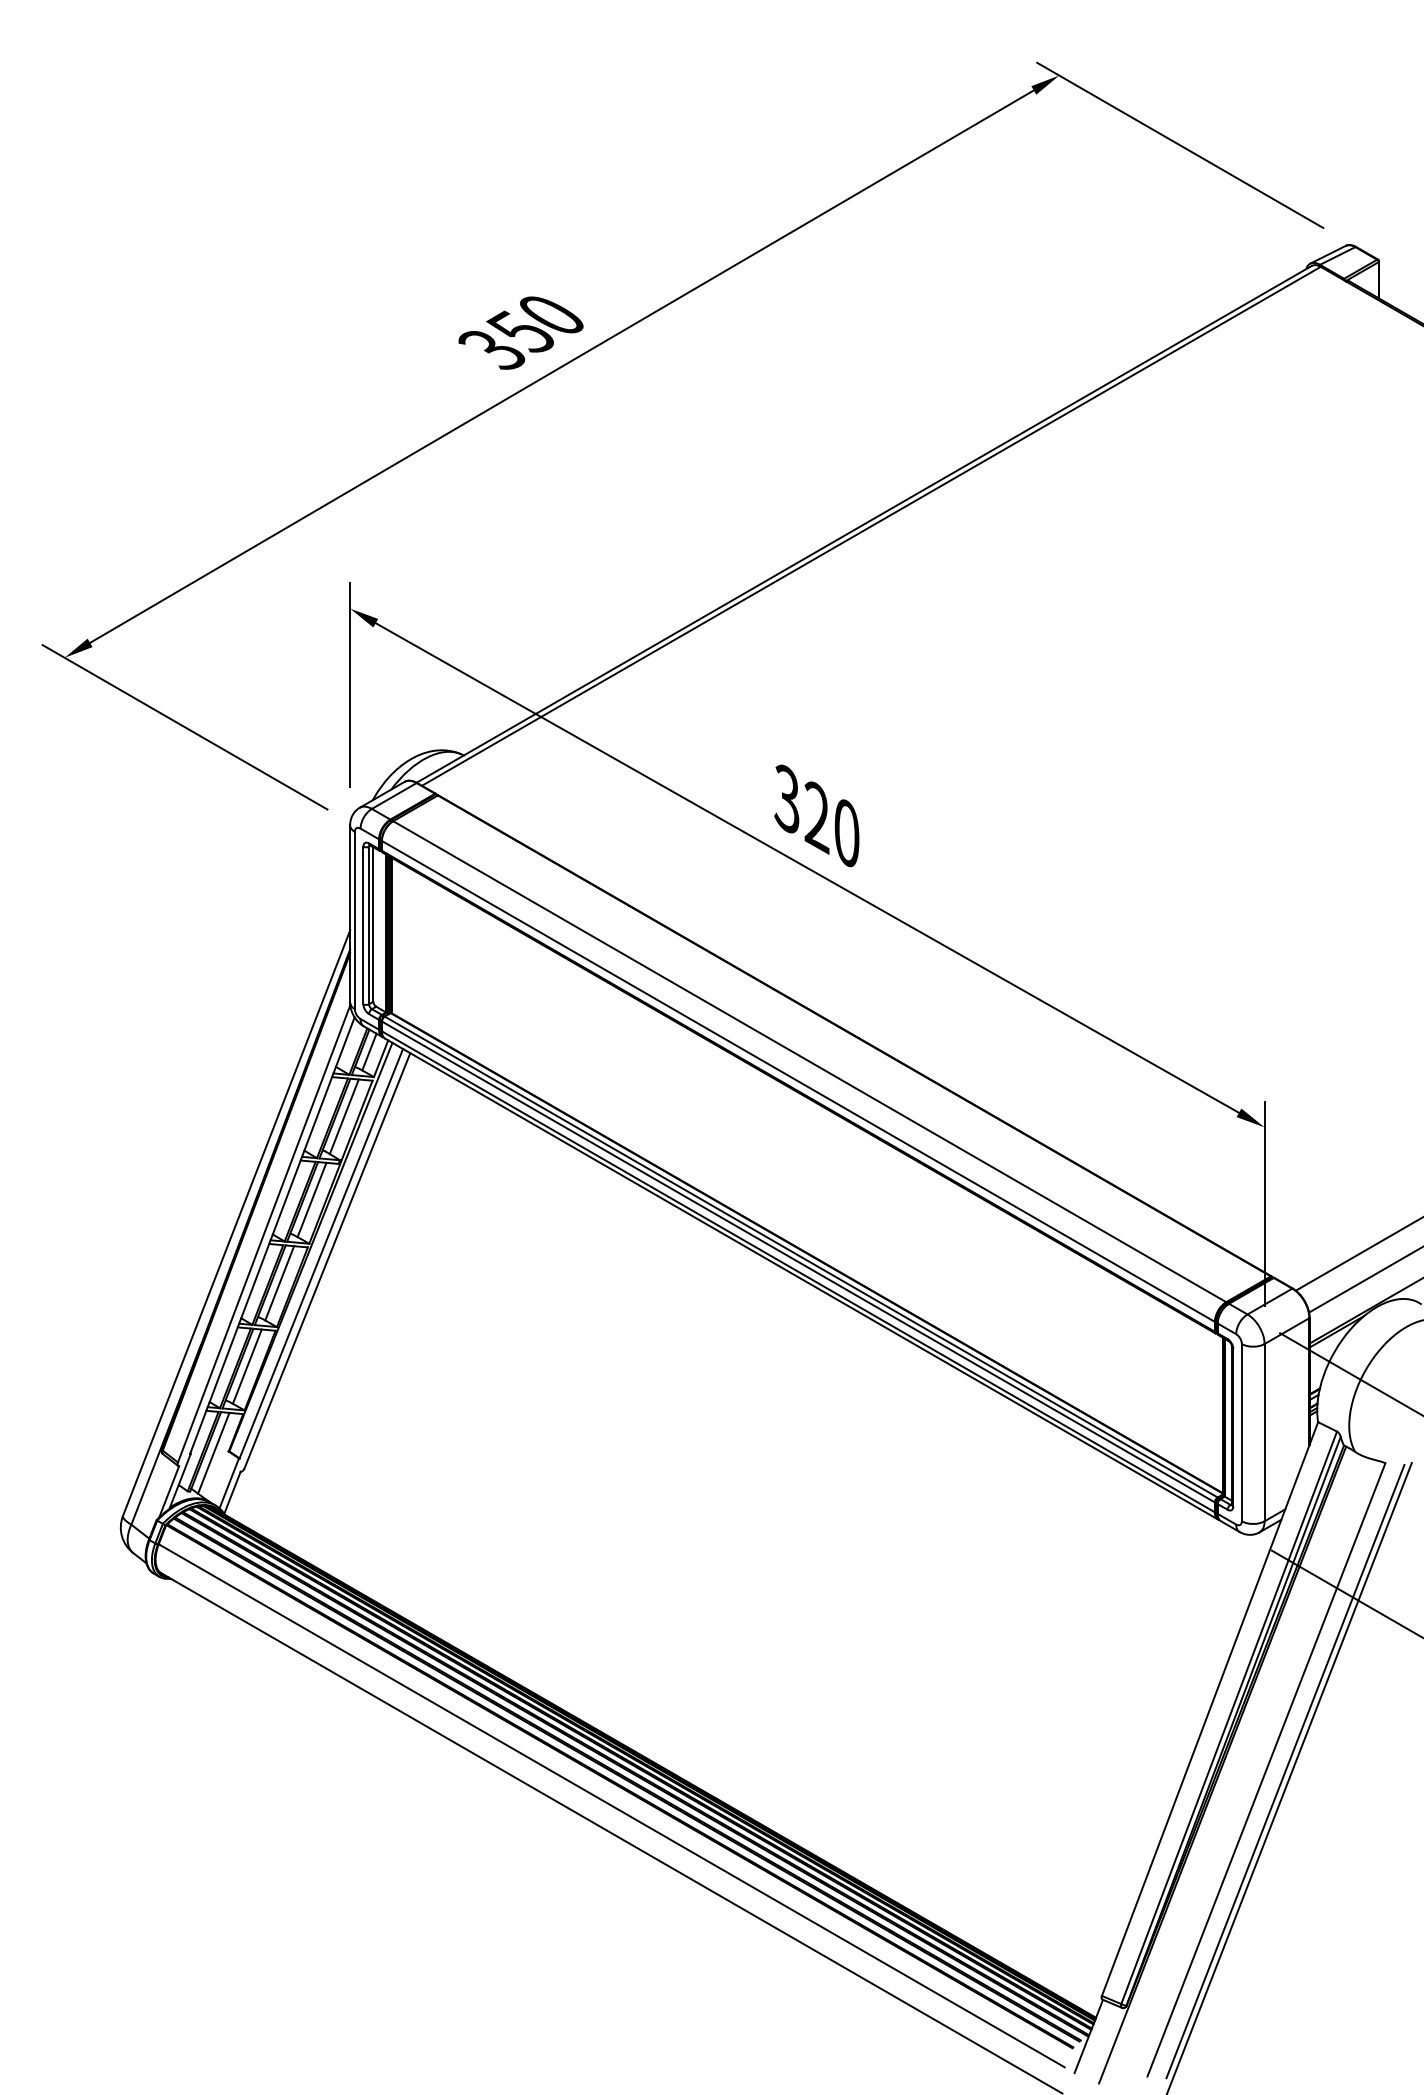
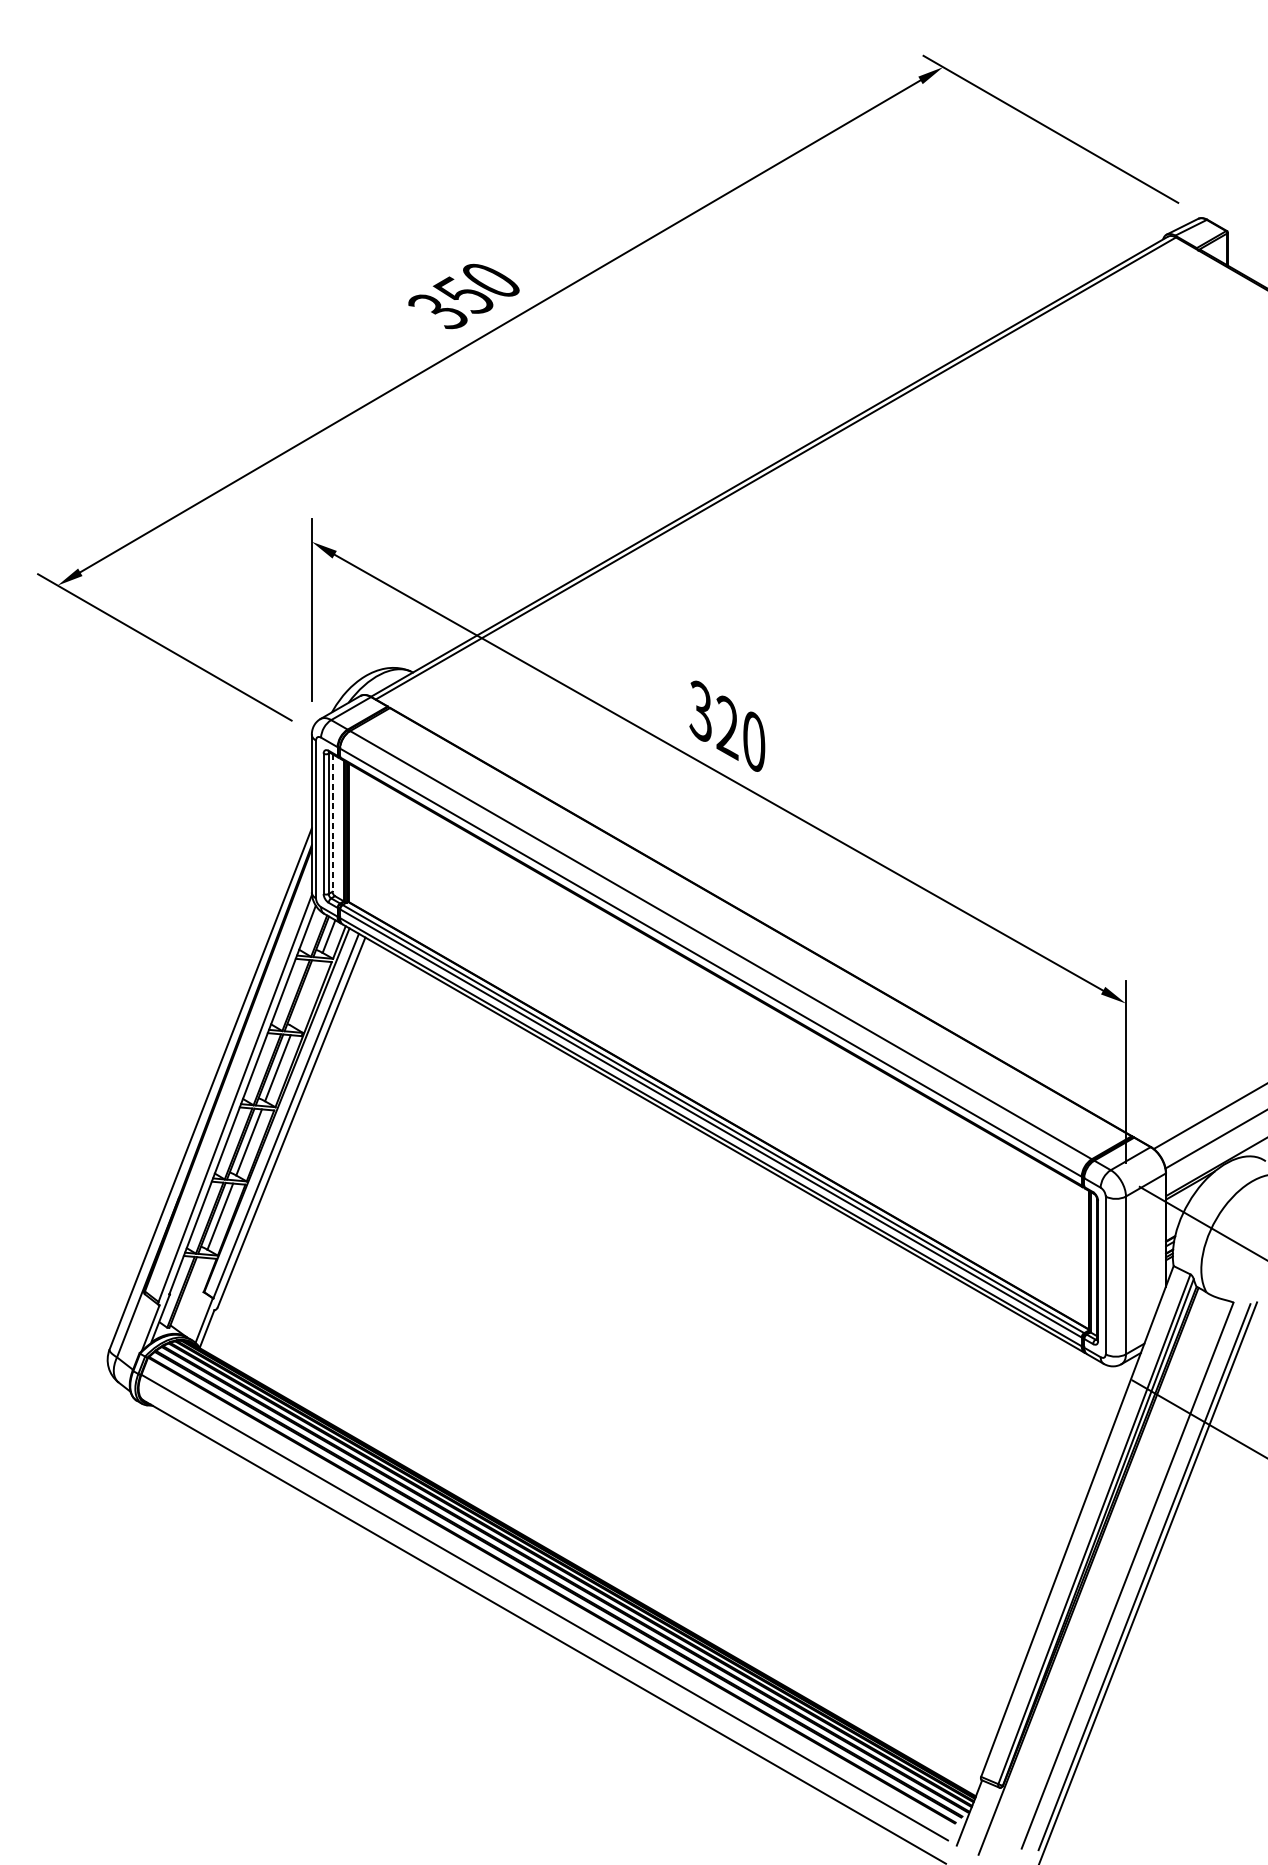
line: (373, 925) -> (332, 823), solid -> dashed
line: (343, 1116) -> (305, 993), removed
line: (213, 1452) -> (190, 1293), removed

